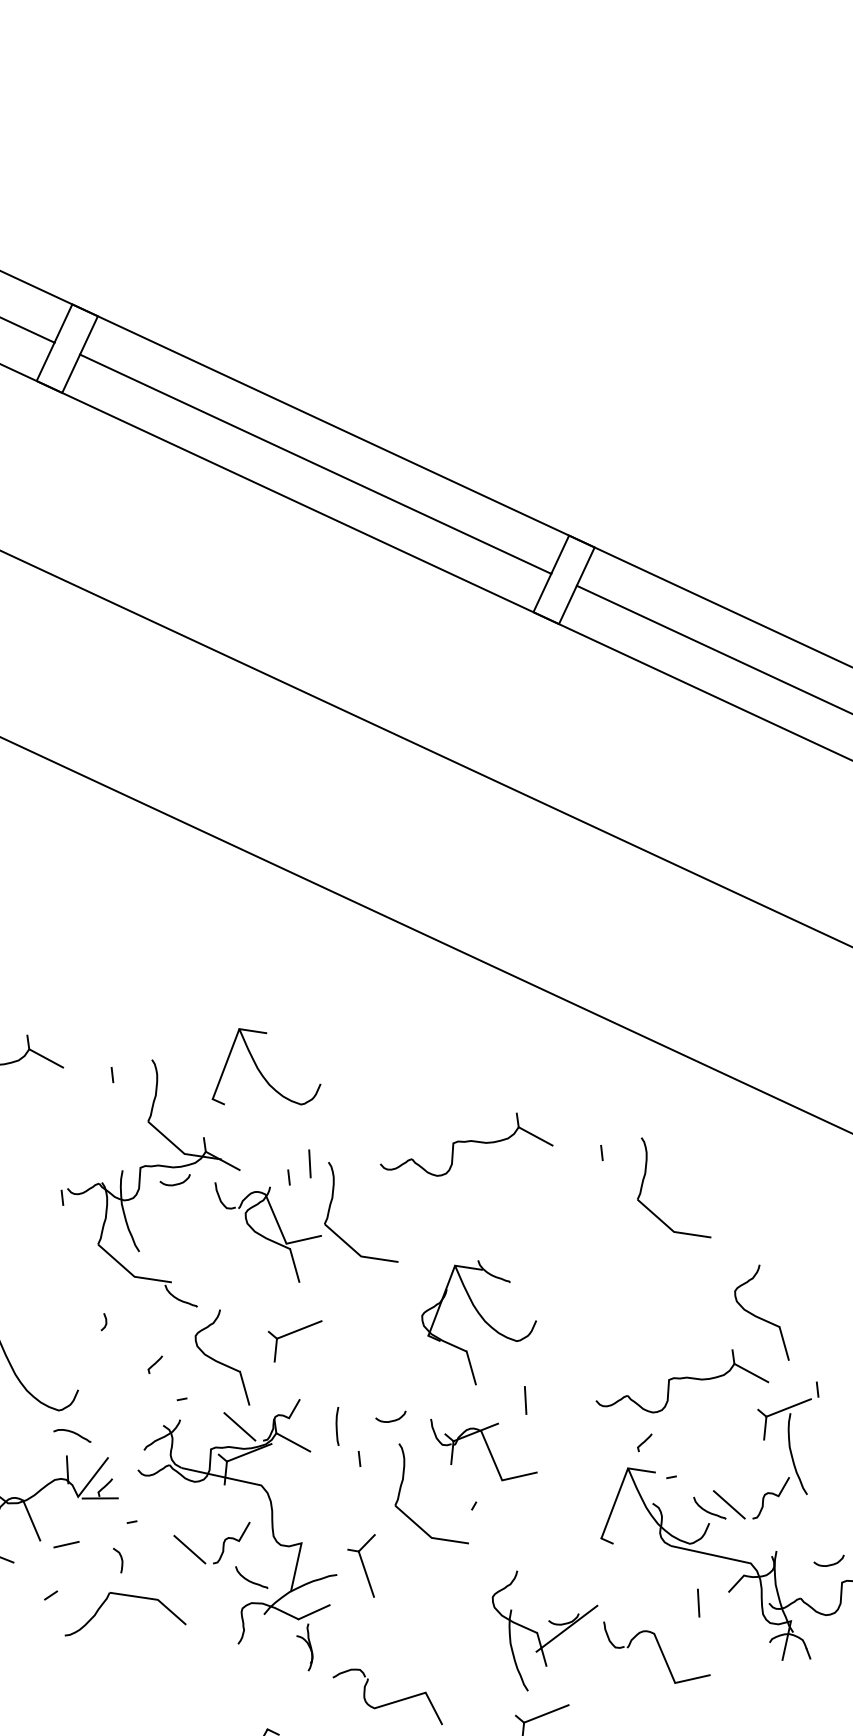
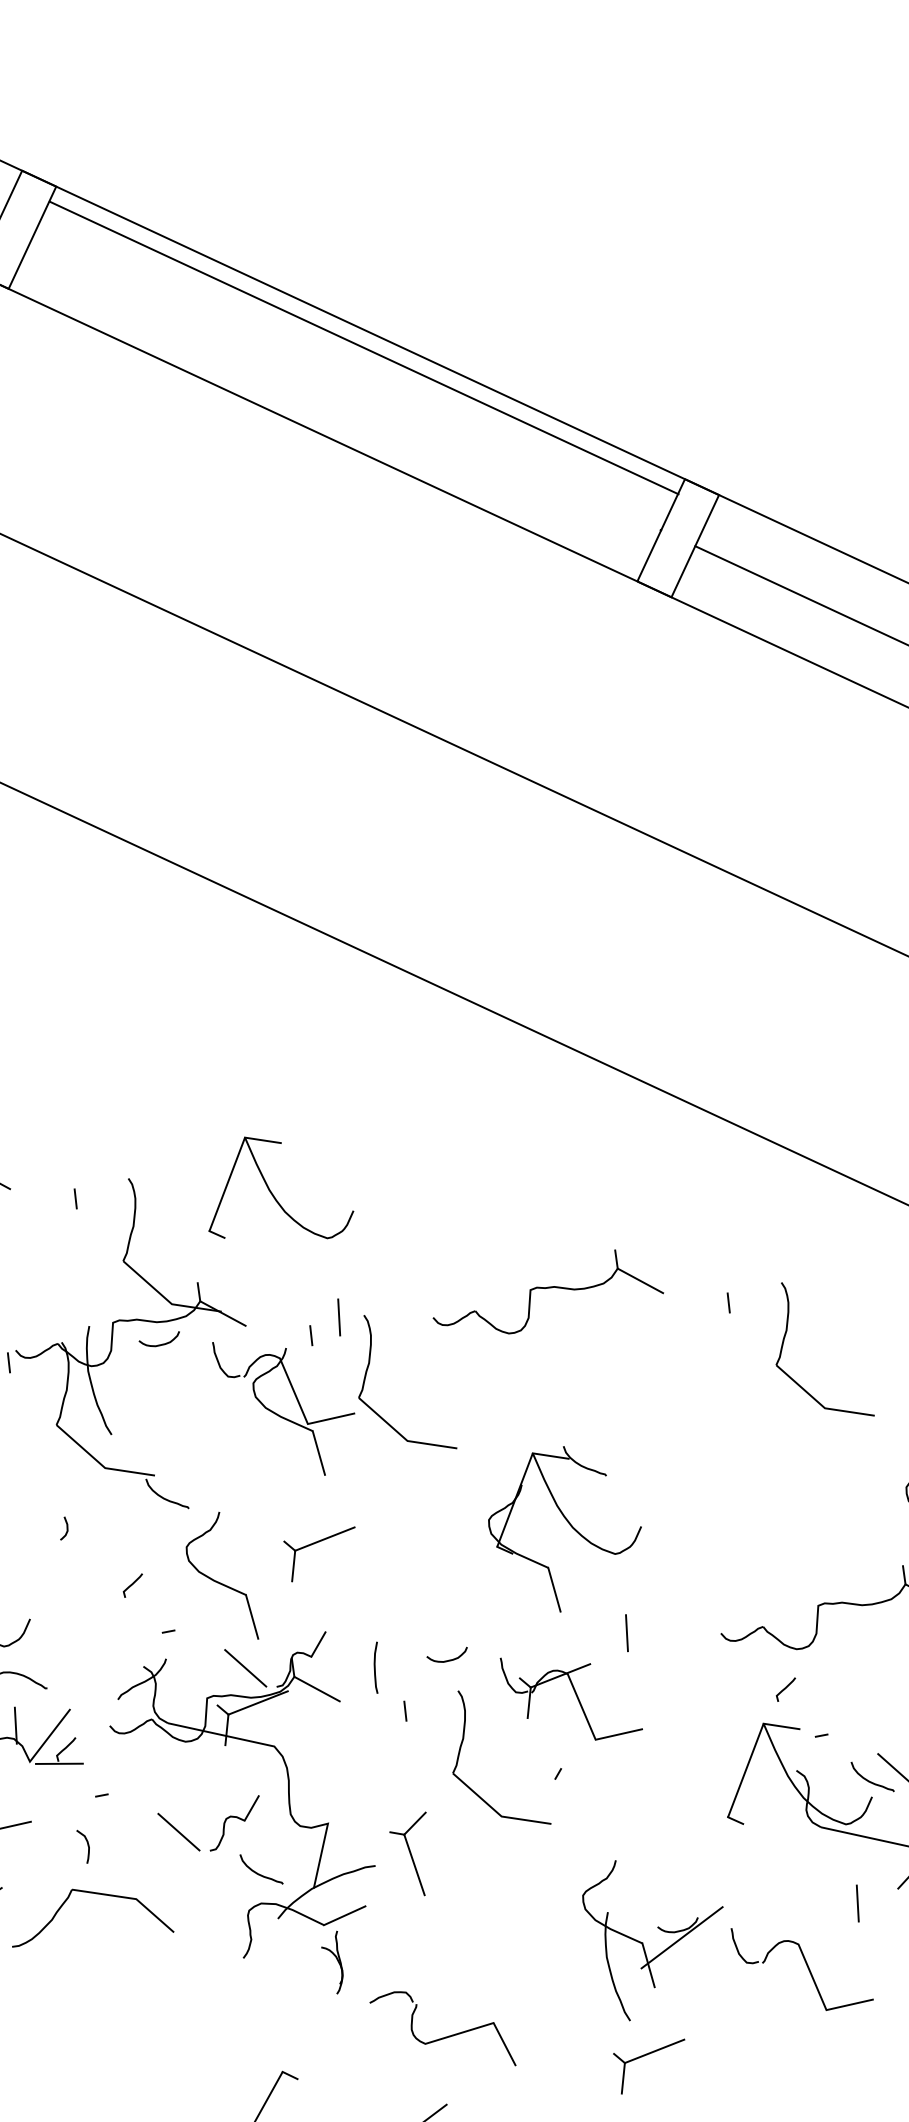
line: (315, 463) -> (363, 347), moved

